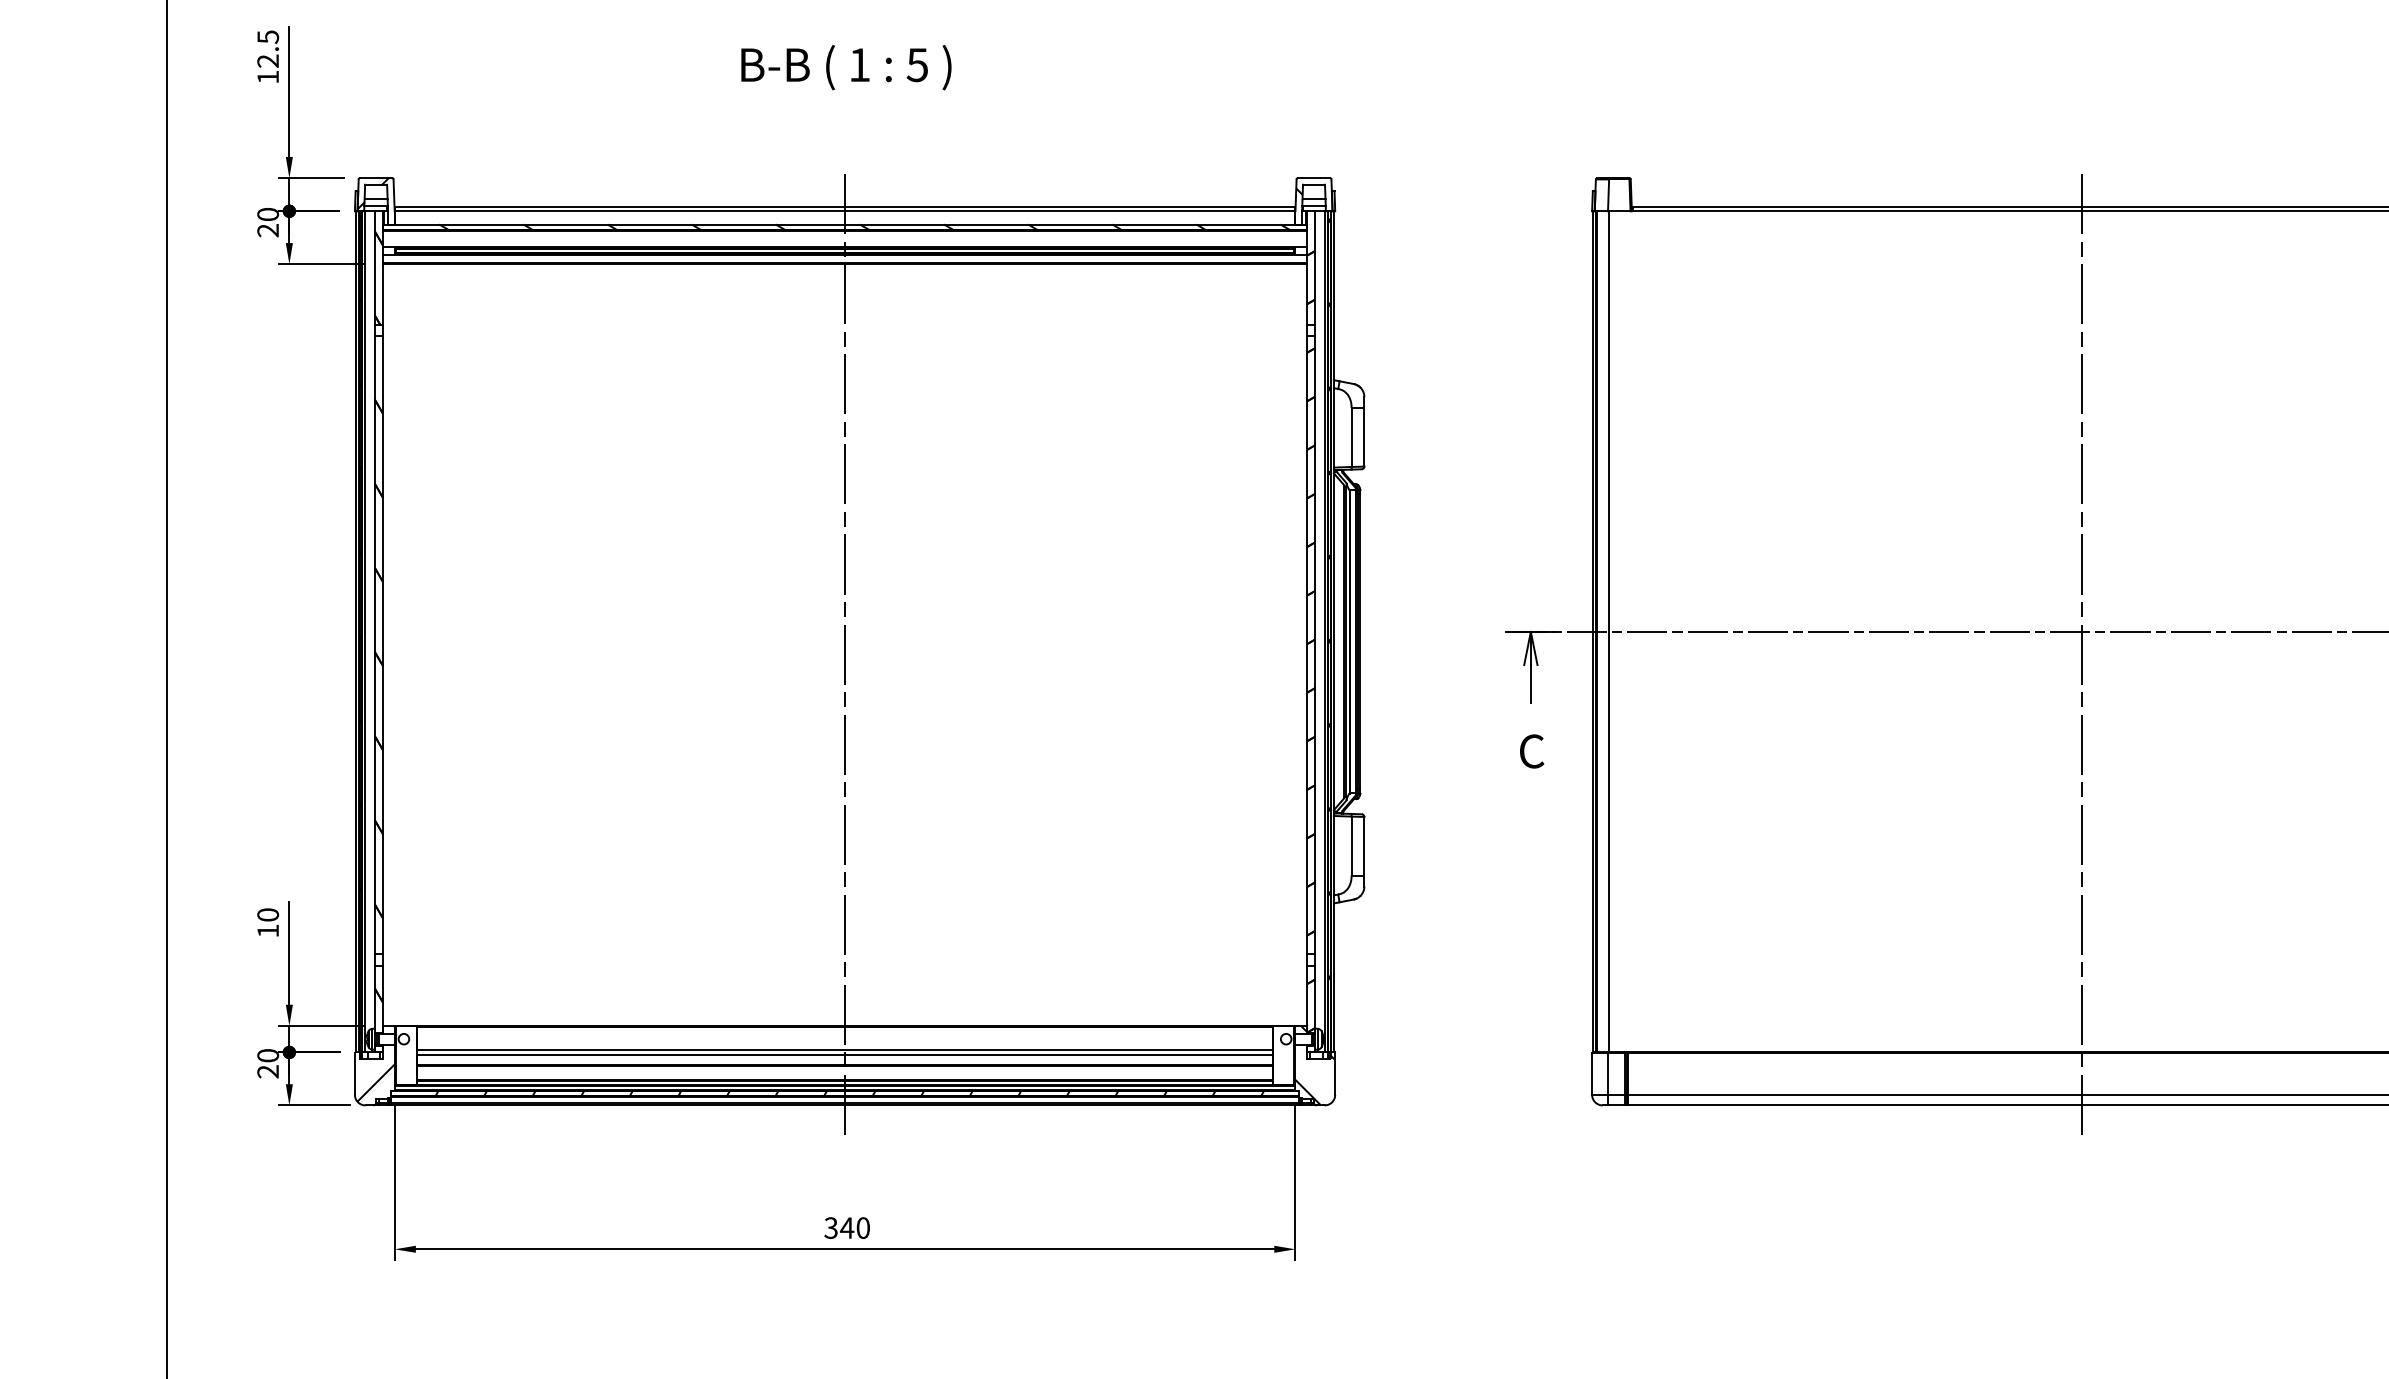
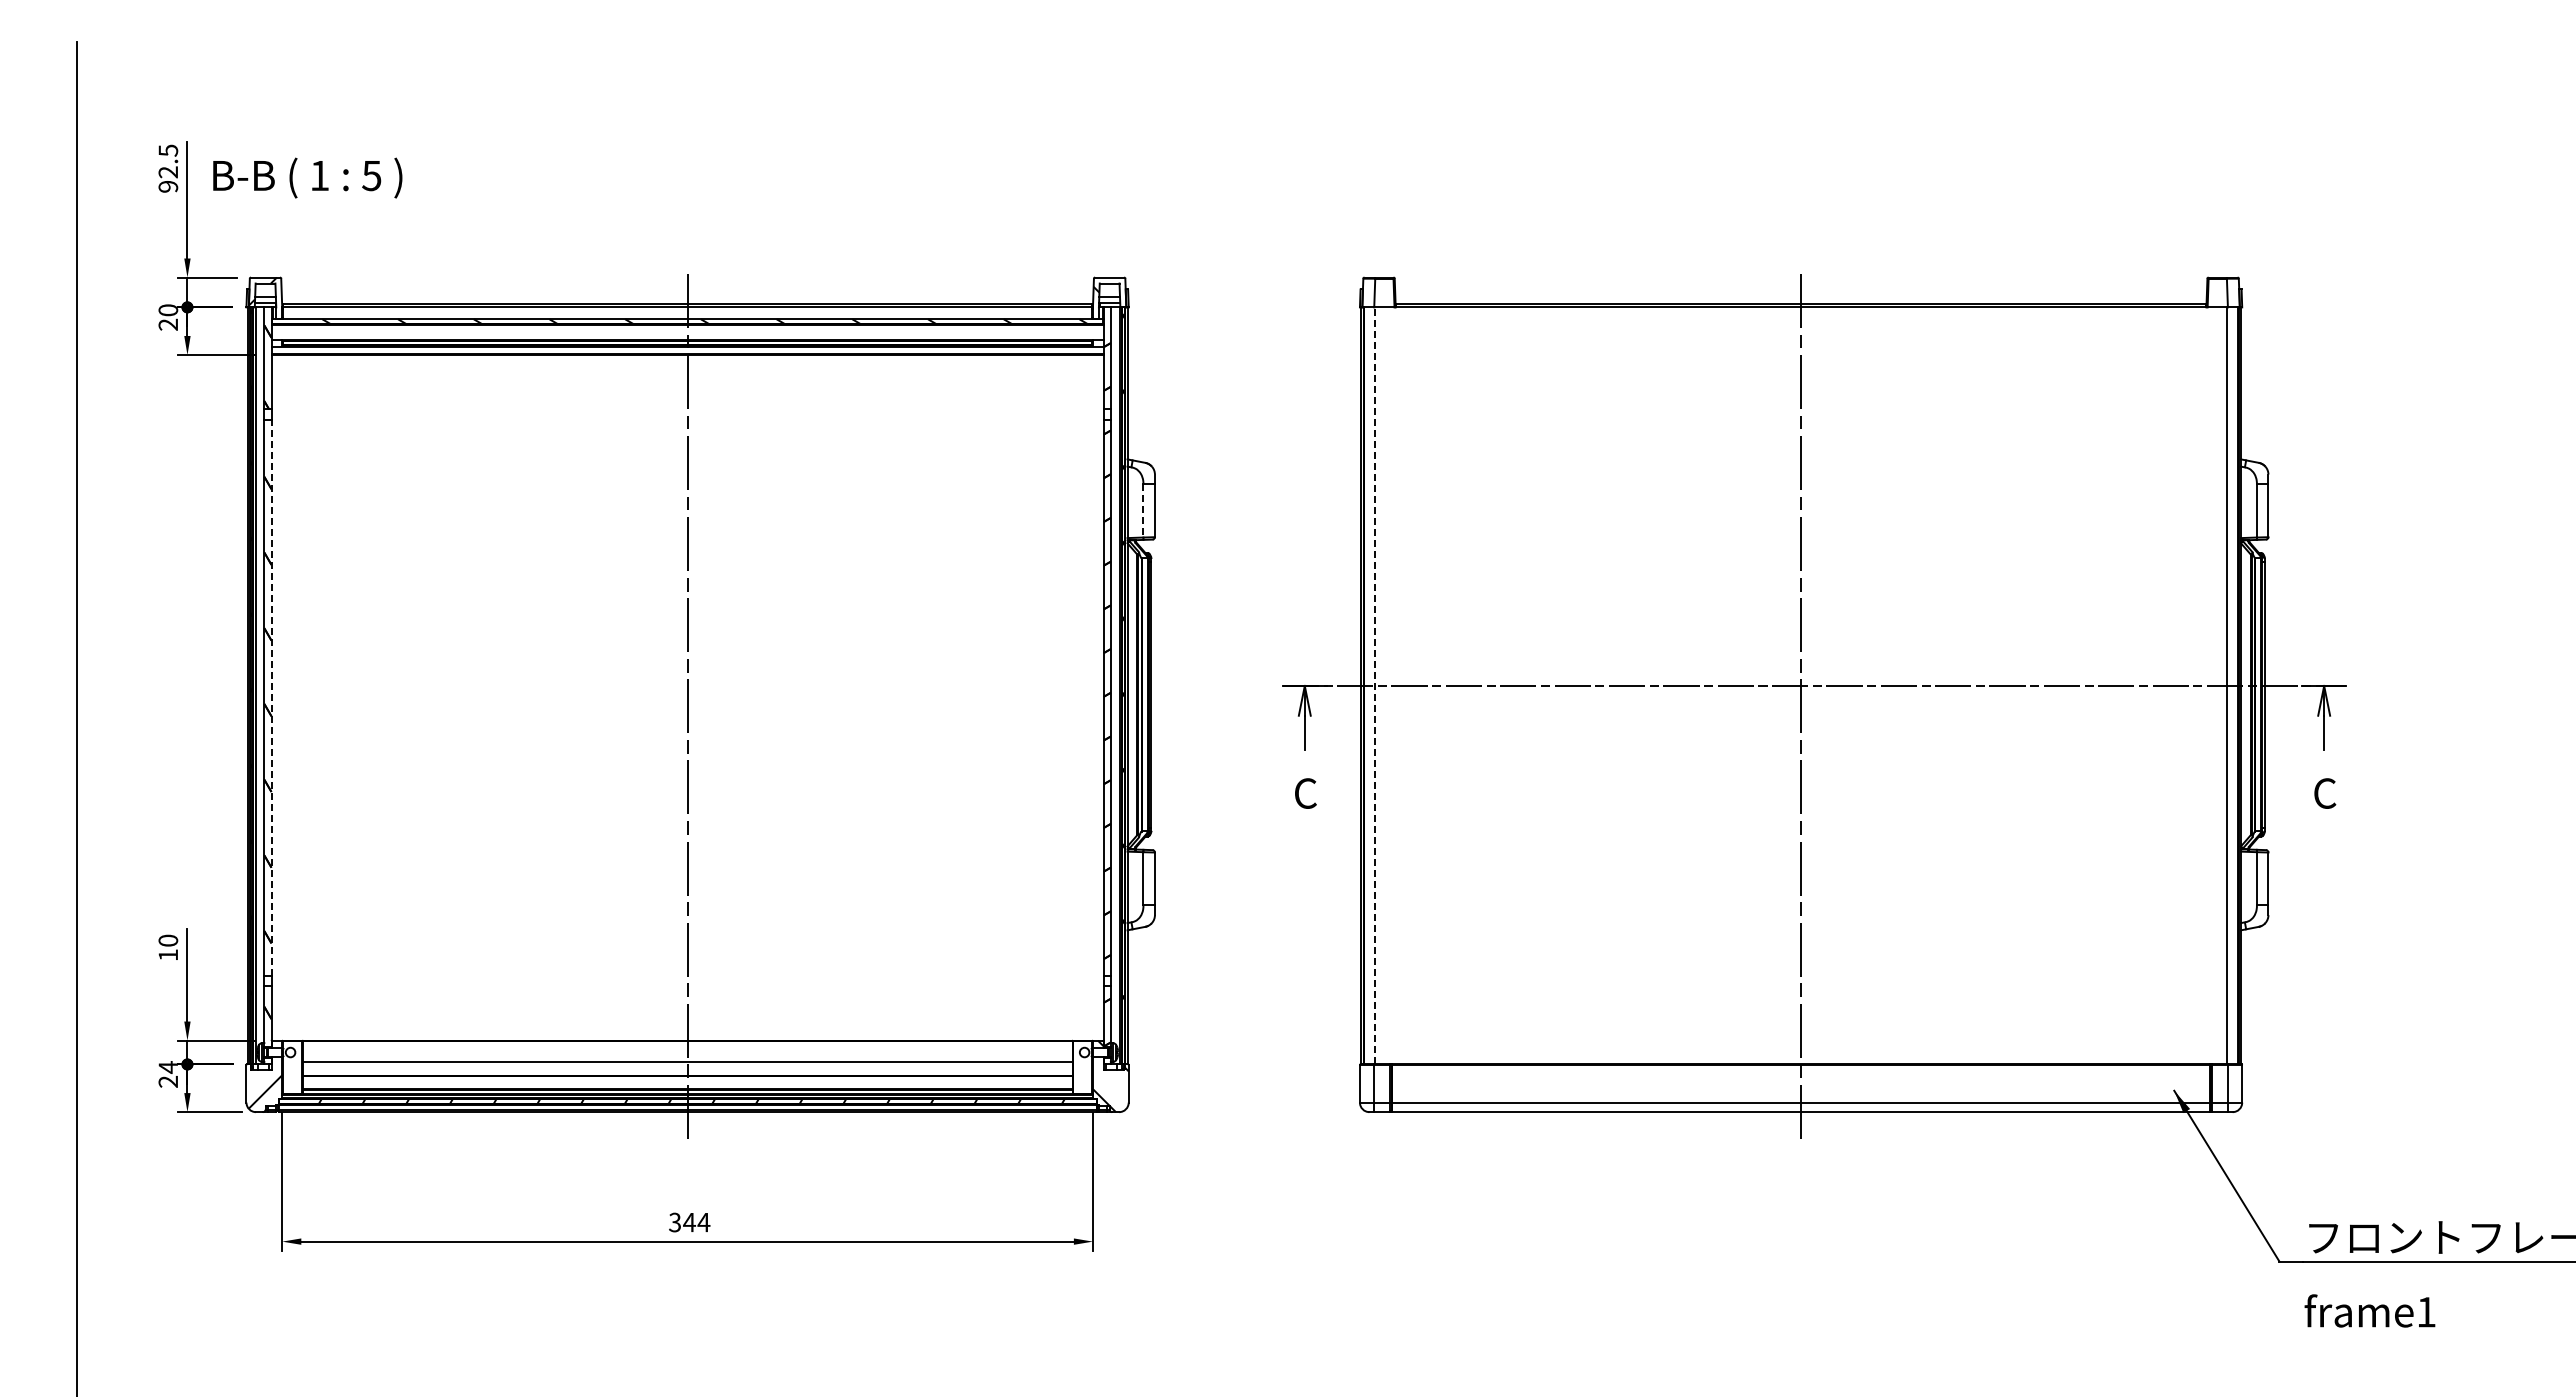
text: (846, 66) -> (307, 177), moved
text: (268, 76) -> (168, 186), 12.5 -> 92.5
line: (1351, 436) -> (1143, 510), solid -> dashed
line: (1608, 631) -> (1374, 685), solid -> dashed
line: (382, 644) -> (271, 697), solid -> dashed
line: (844, 1054) -> (687, 1066), removed
text: (268, 1055) -> (168, 1067), 20 -> 24
text: (862, 1228) -> (703, 1222), 340 -> 344

